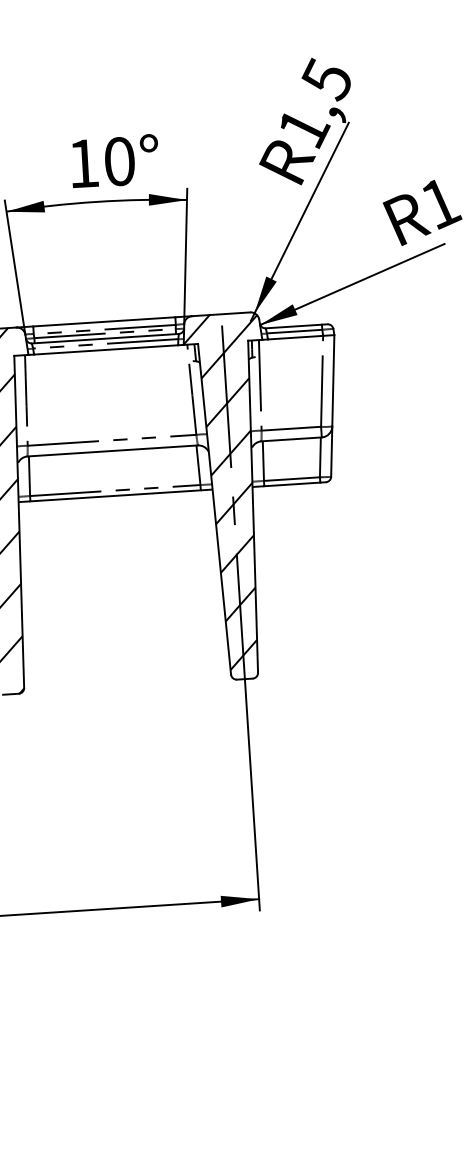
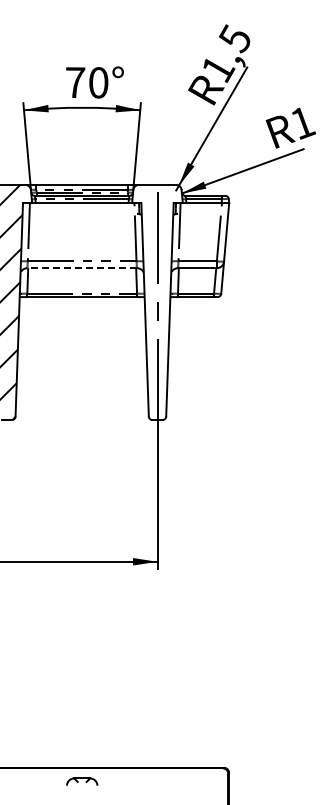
text: (83, 163) -> (75, 82), 10° -> 70°
line: (113, 451) -> (82, 268), solid -> dashed
hatch: (231, 492) -> (156, 299), removed

